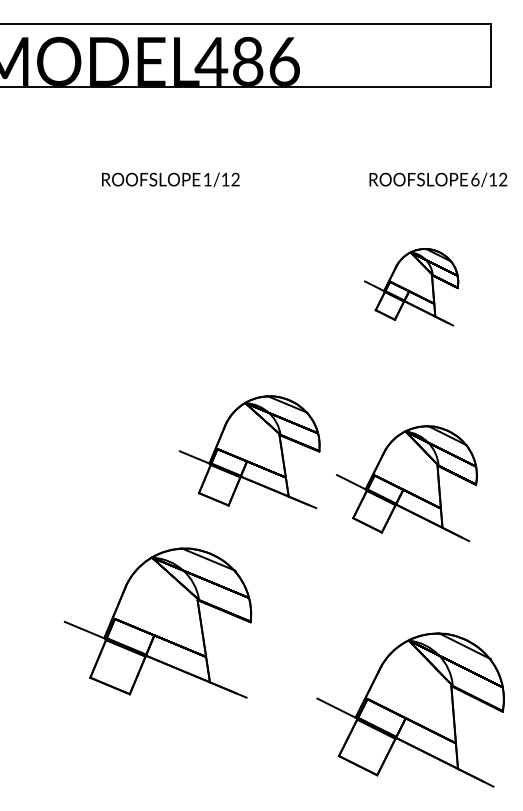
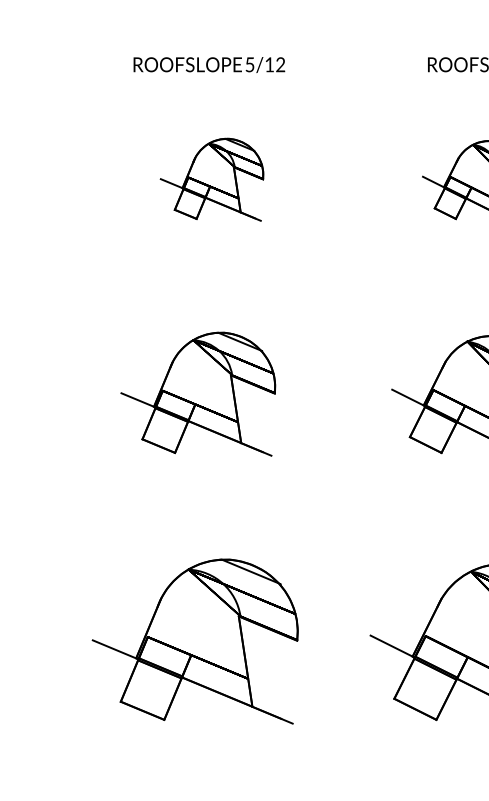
text: (207, 179) -> (249, 64), 1/12 -> 5/12
part: (172, 284) -> (211, 180), added
part: (249, 452) -> (198, 394), moved
part: (157, 622) -> (194, 640), moved

